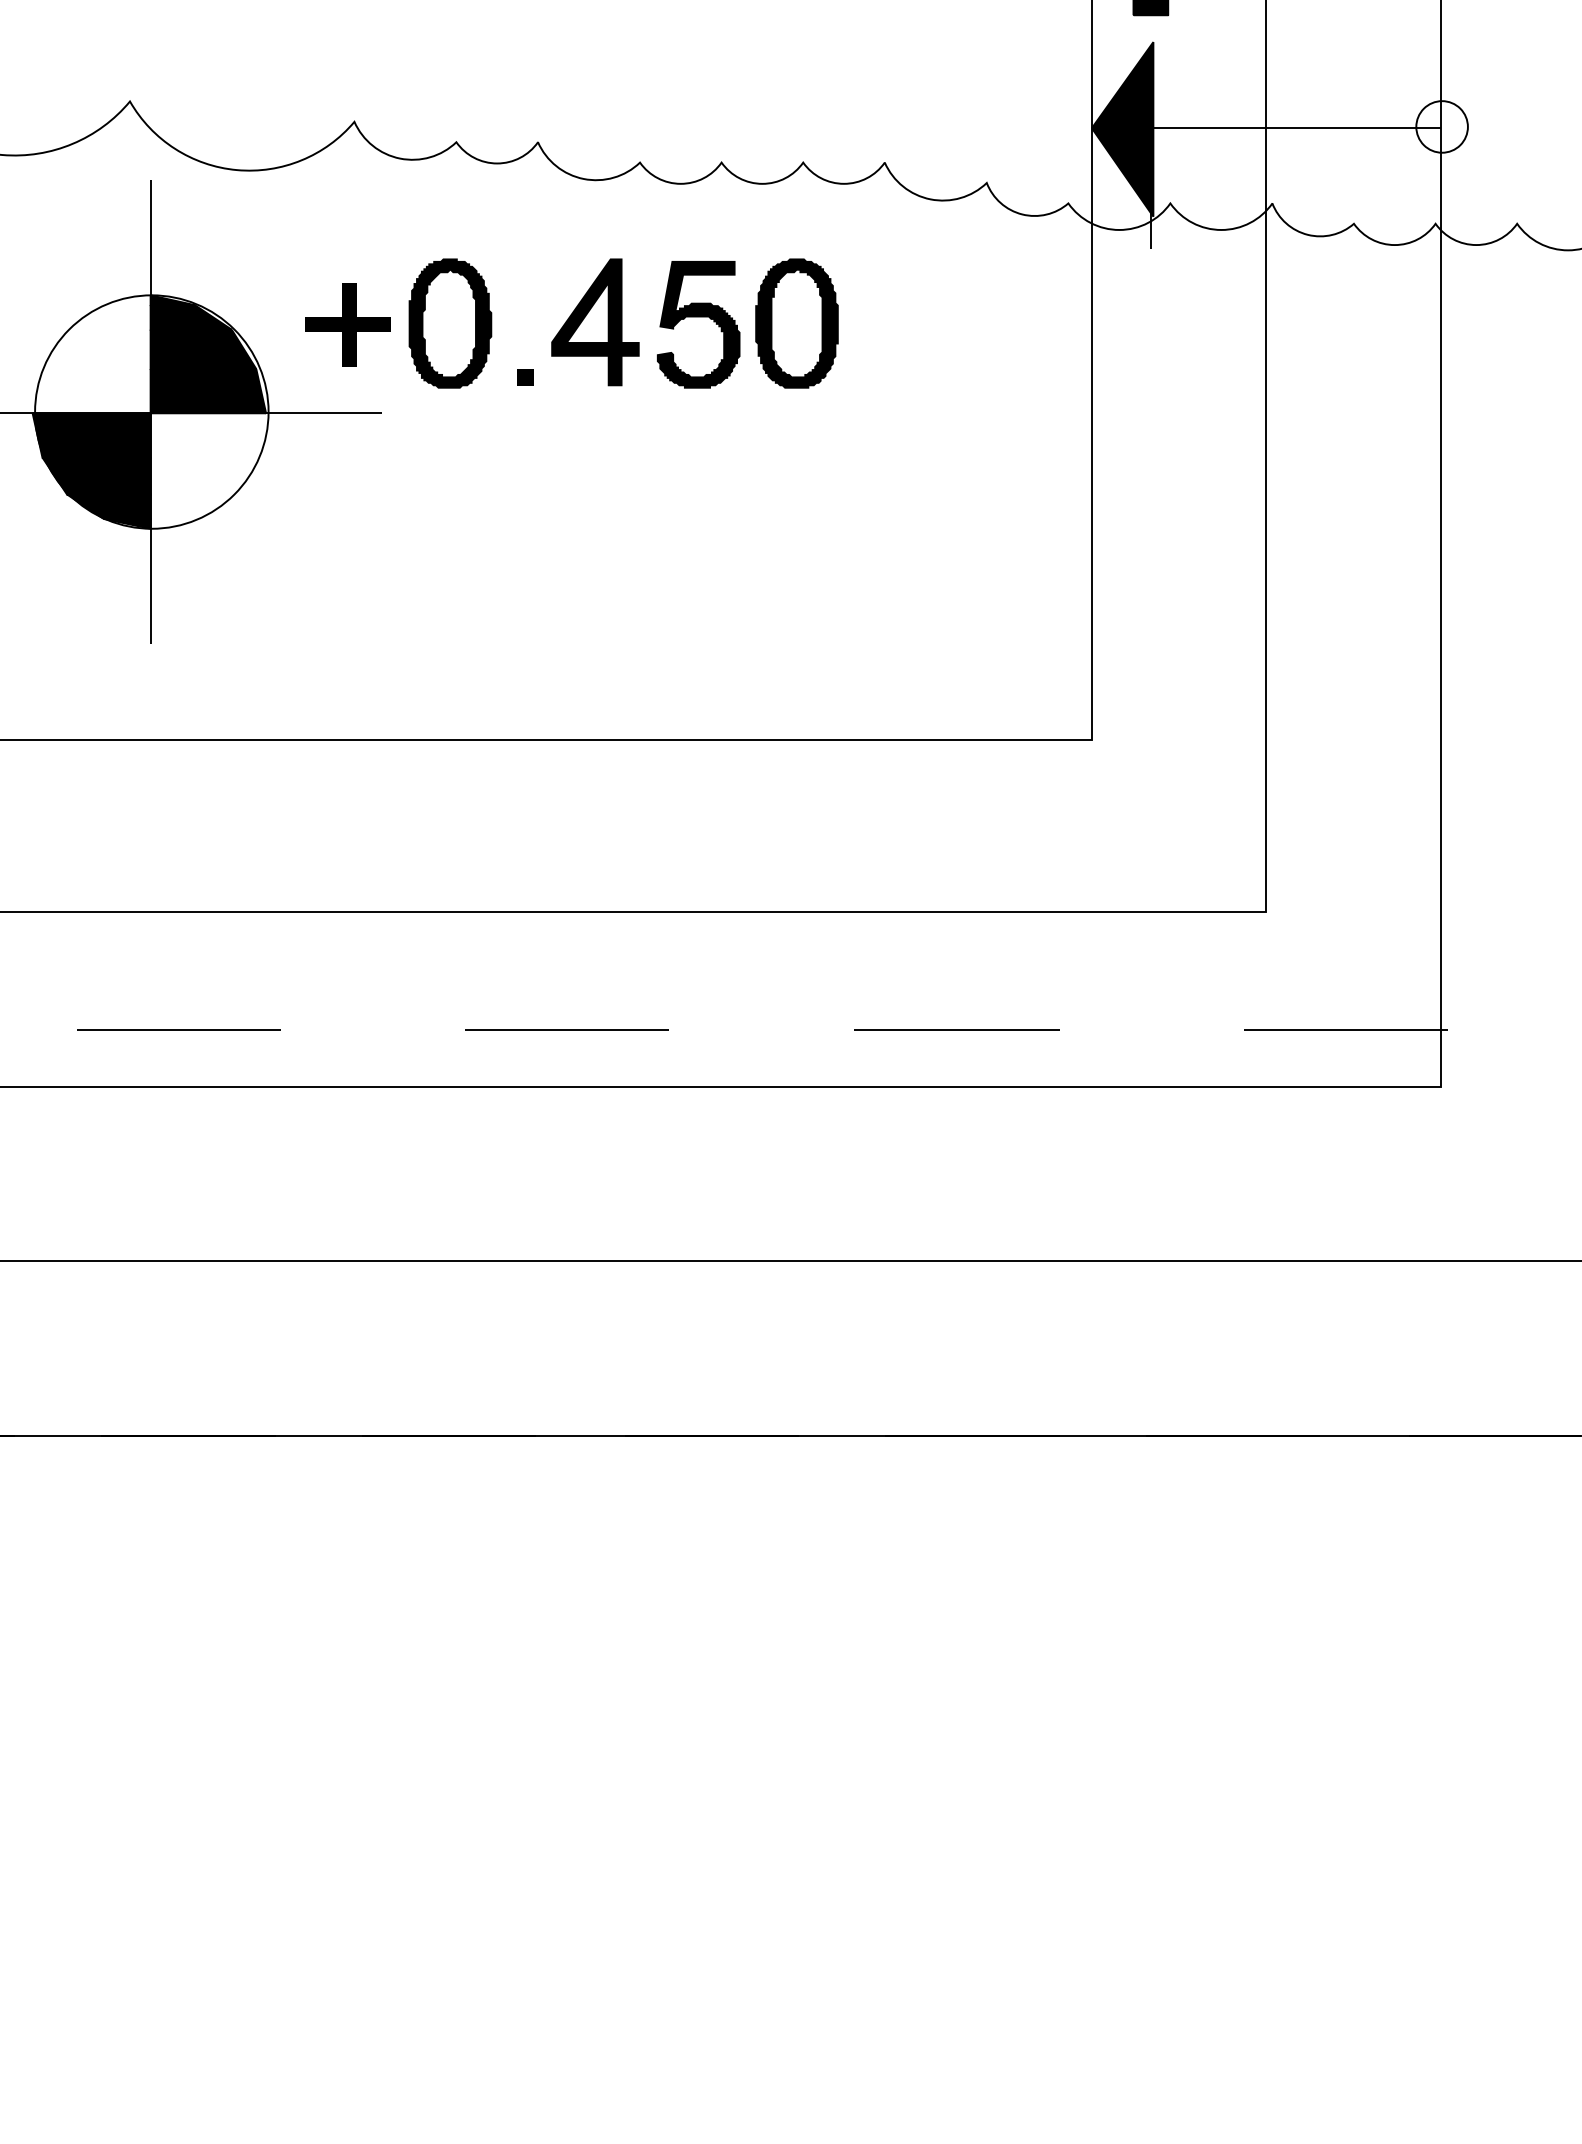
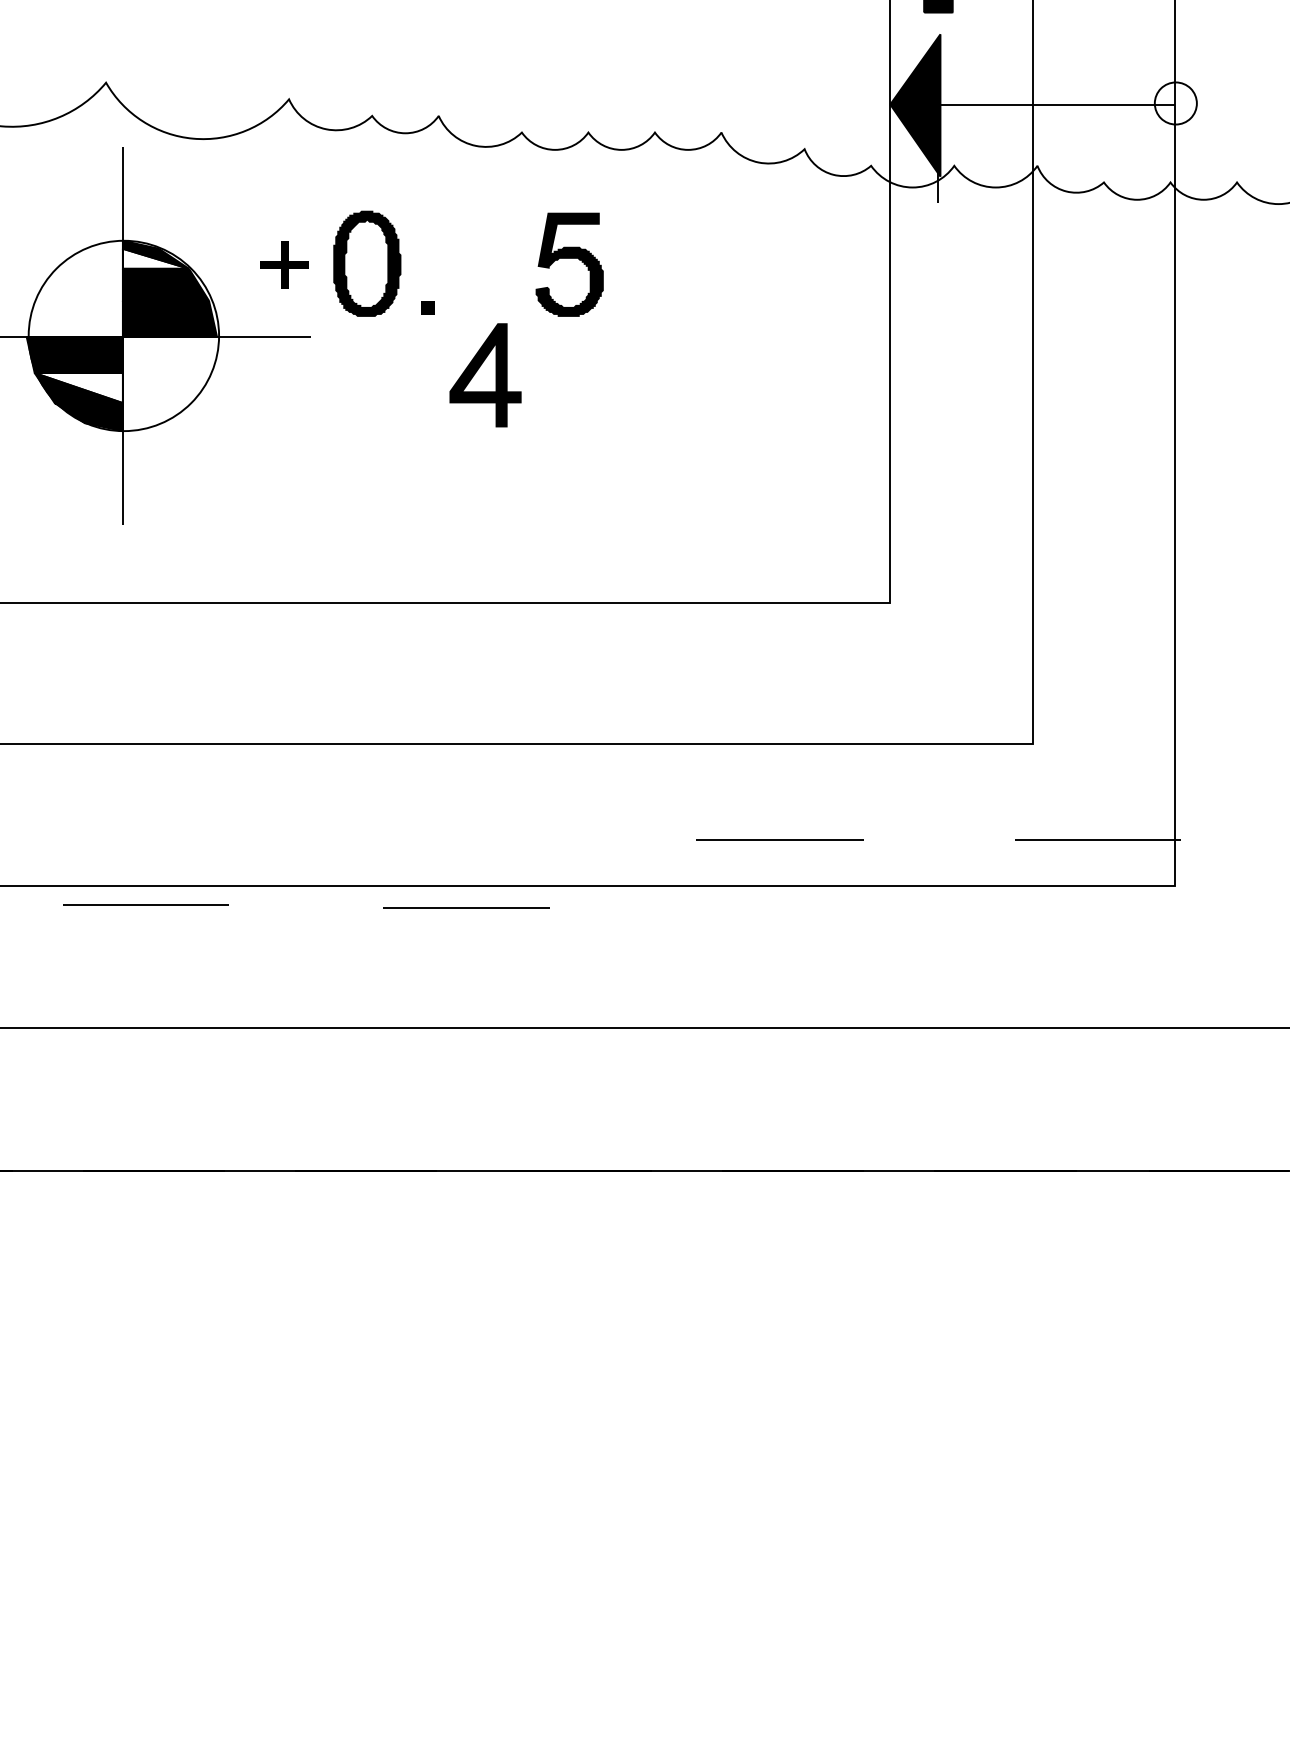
fill: (190, 317) -> (155, 258), removed
part: (595, 322) -> (485, 375), moved
part: (796, 323) -> (649, 263), removed
part: (347, 324) -> (283, 264), size x0.7
fill: (96, 475) -> (78, 387), removed
line: (178, 1029) -> (145, 904), moved
line: (566, 1029) -> (466, 907), moved

